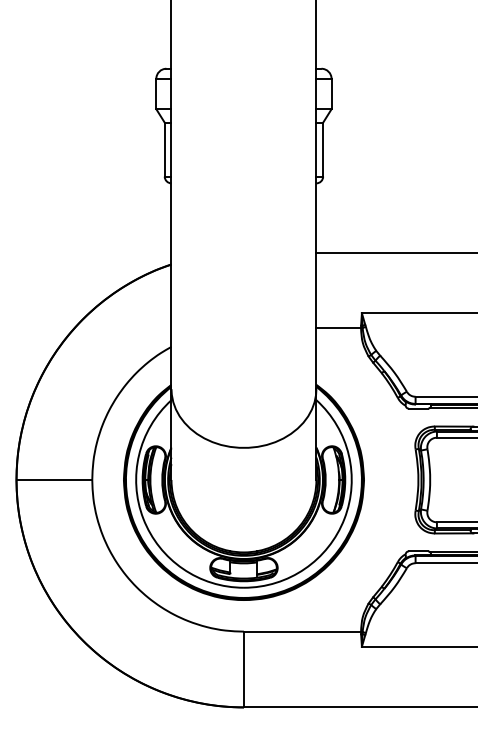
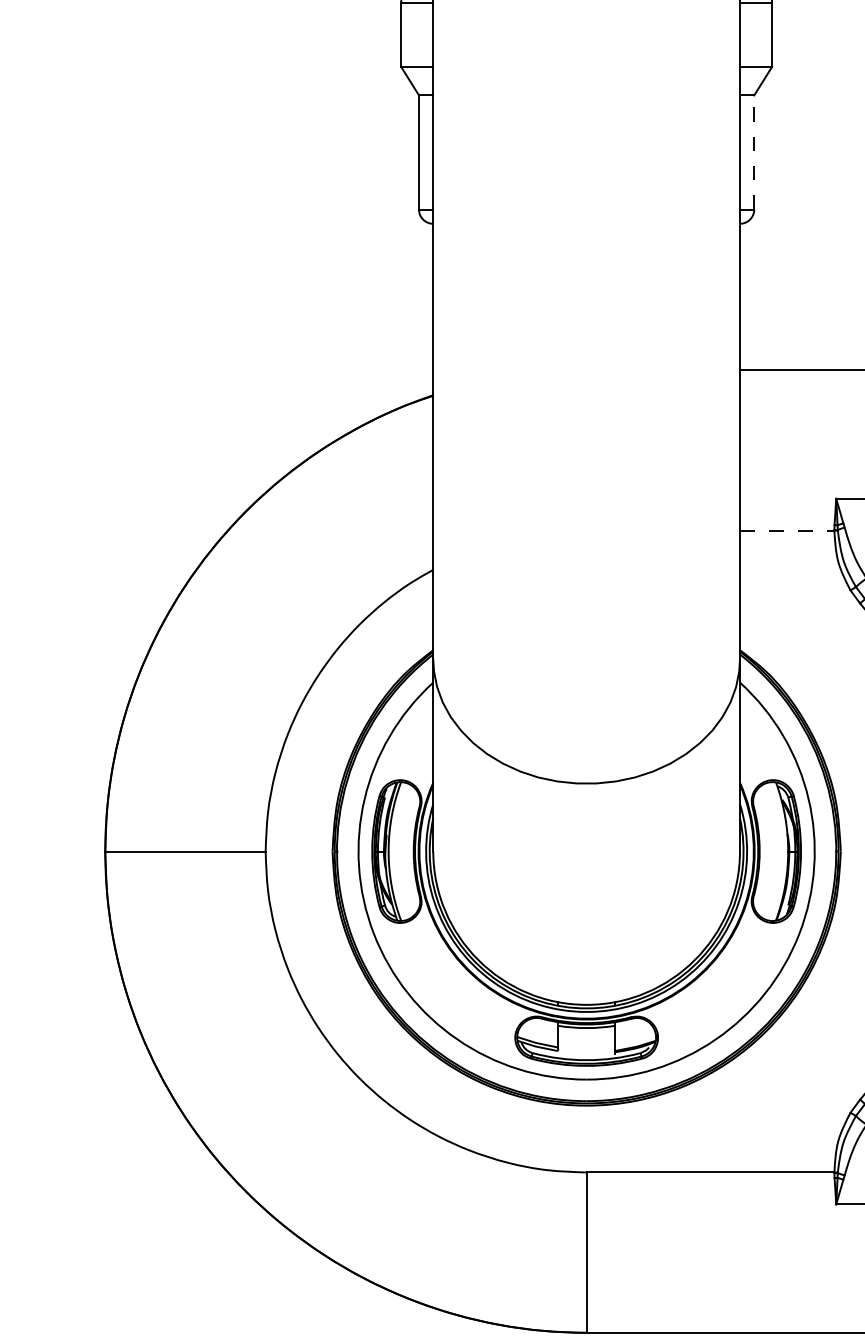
line: (323, 149) -> (754, 152), solid -> dashed
line: (339, 328) -> (788, 530), solid -> dashed

